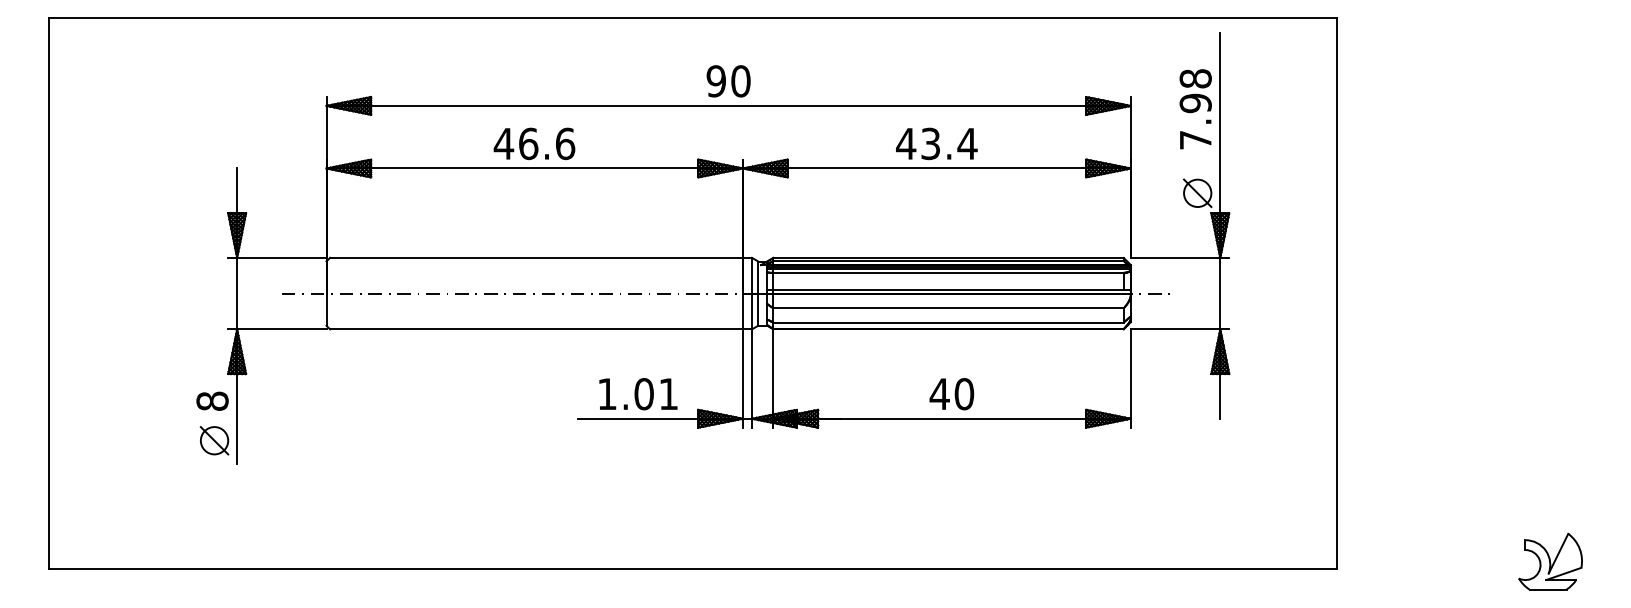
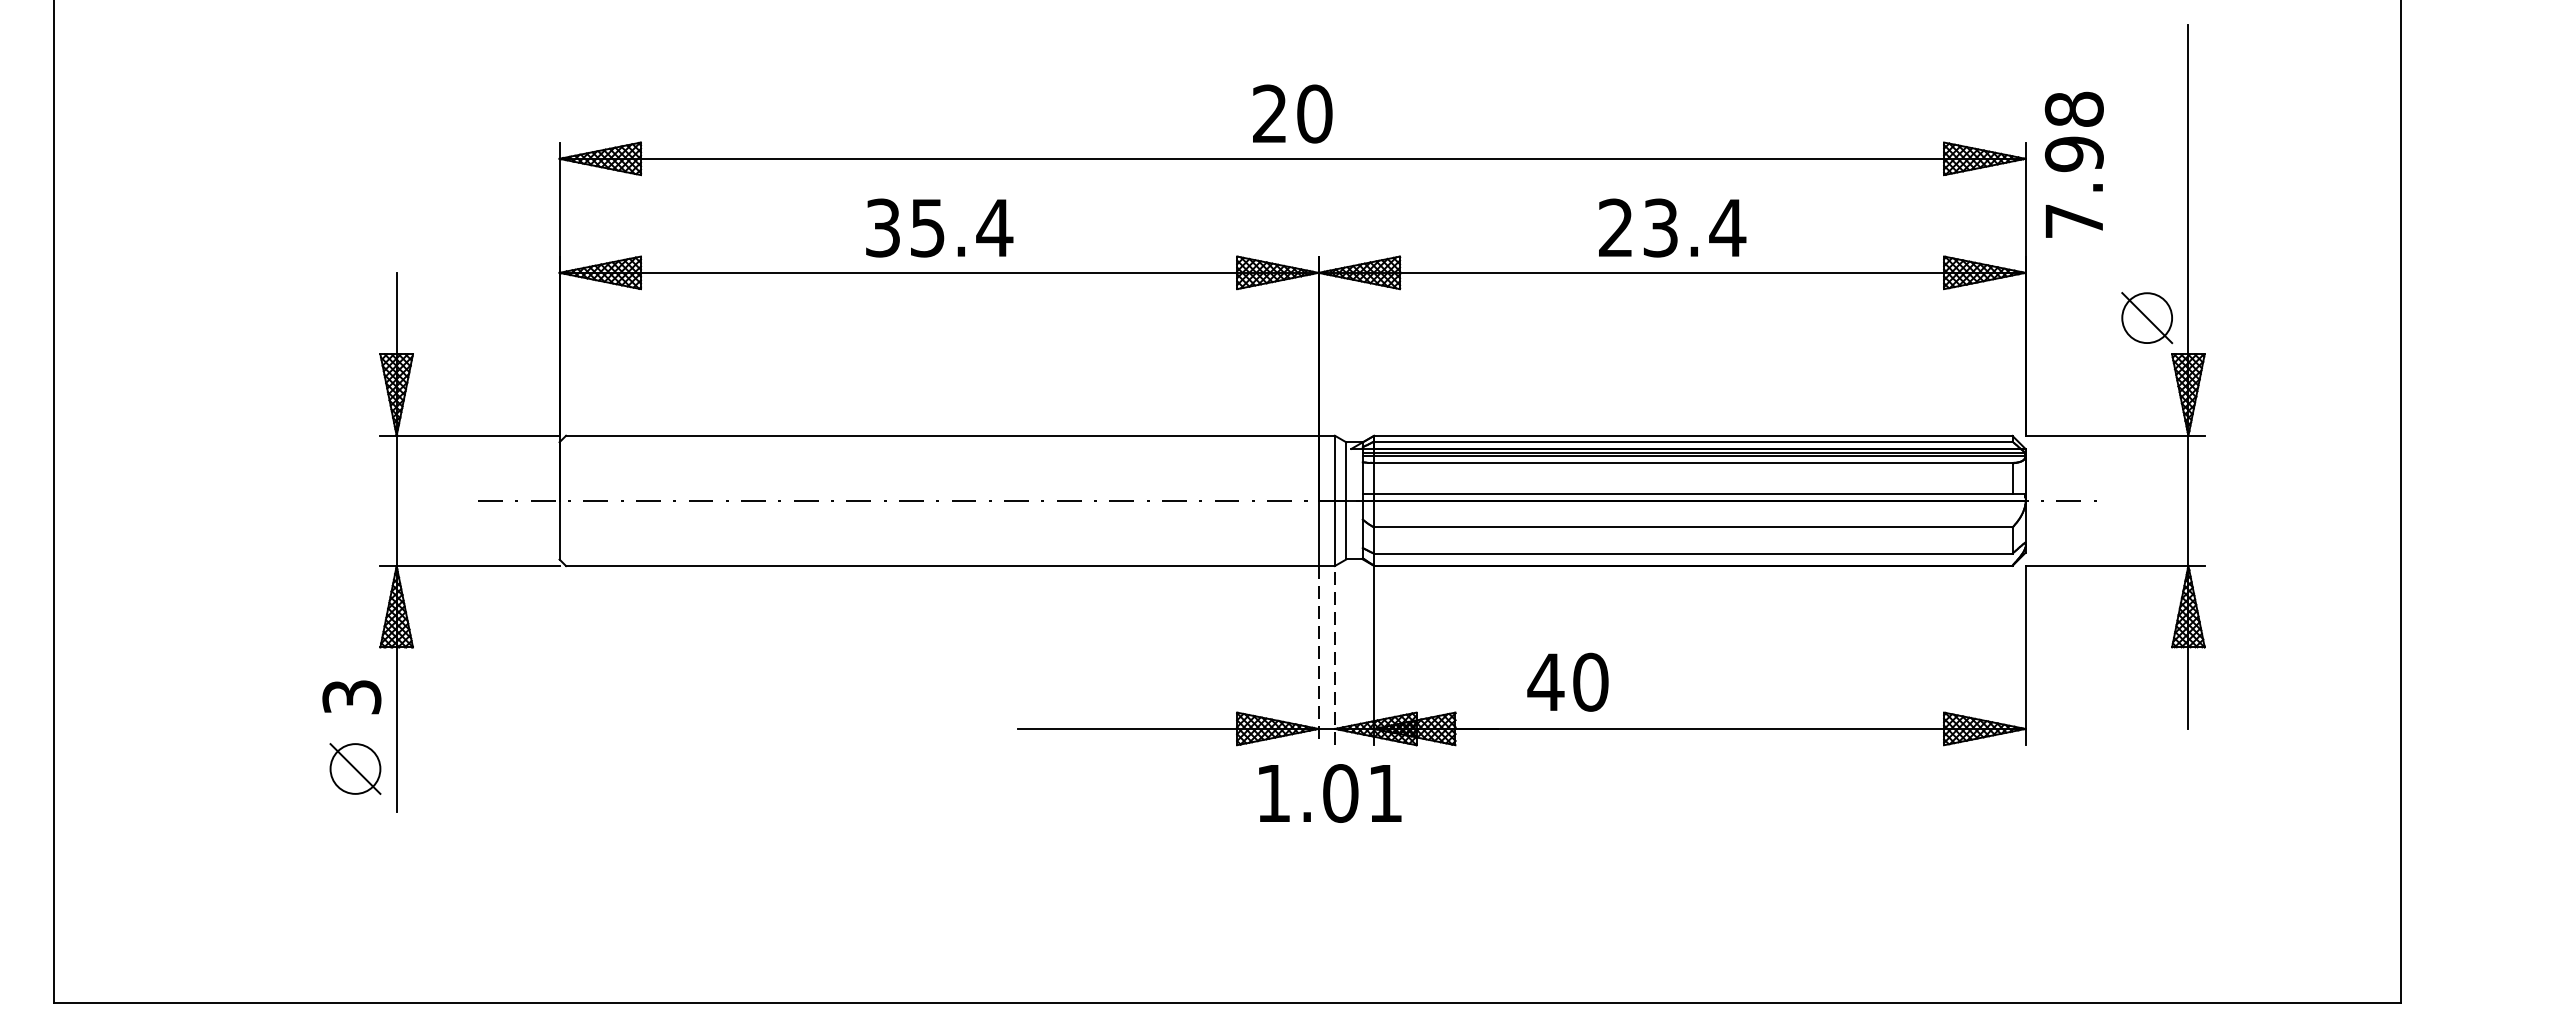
text: (715, 81) -> (1268, 114), 90 -> 20
text: (1195, 109) -> (2073, 165), moved
text: (534, 143) -> (938, 227), 46.6 -> 35.4
text: (906, 143) -> (1616, 227), 43.4 -> 23.4
line: (752, 378) -> (1335, 655), solid -> dashed
line: (743, 379) -> (1319, 657), solid -> dashed
text: (638, 394) -> (1330, 794), moved
text: (951, 394) -> (1567, 682), moved
text: (212, 400) -> (351, 695), 8 -> 3

